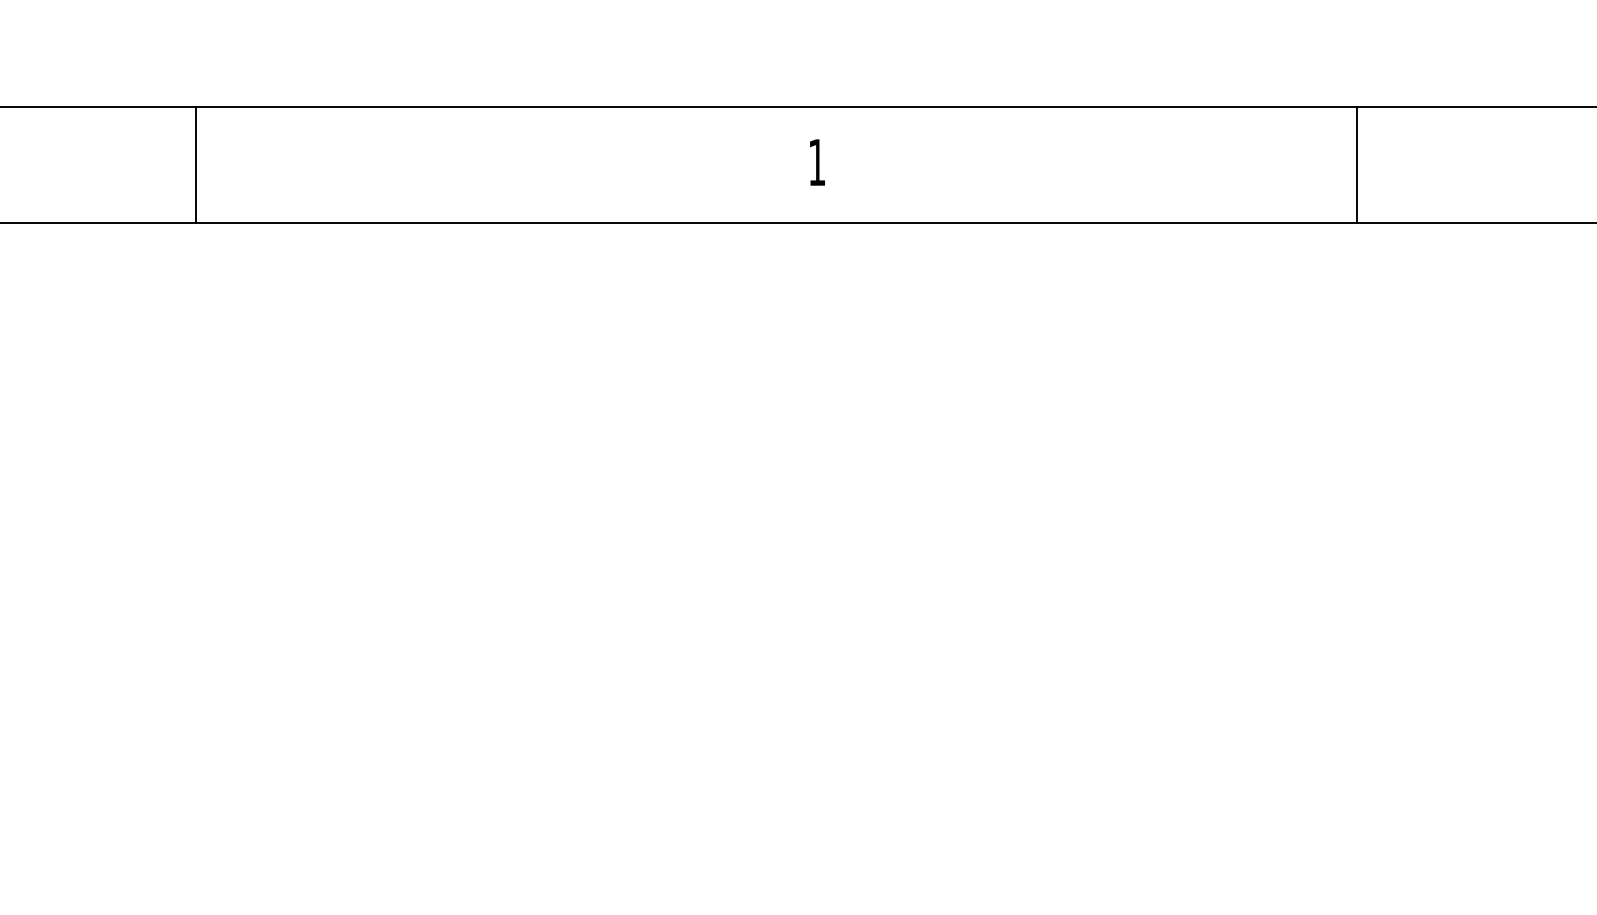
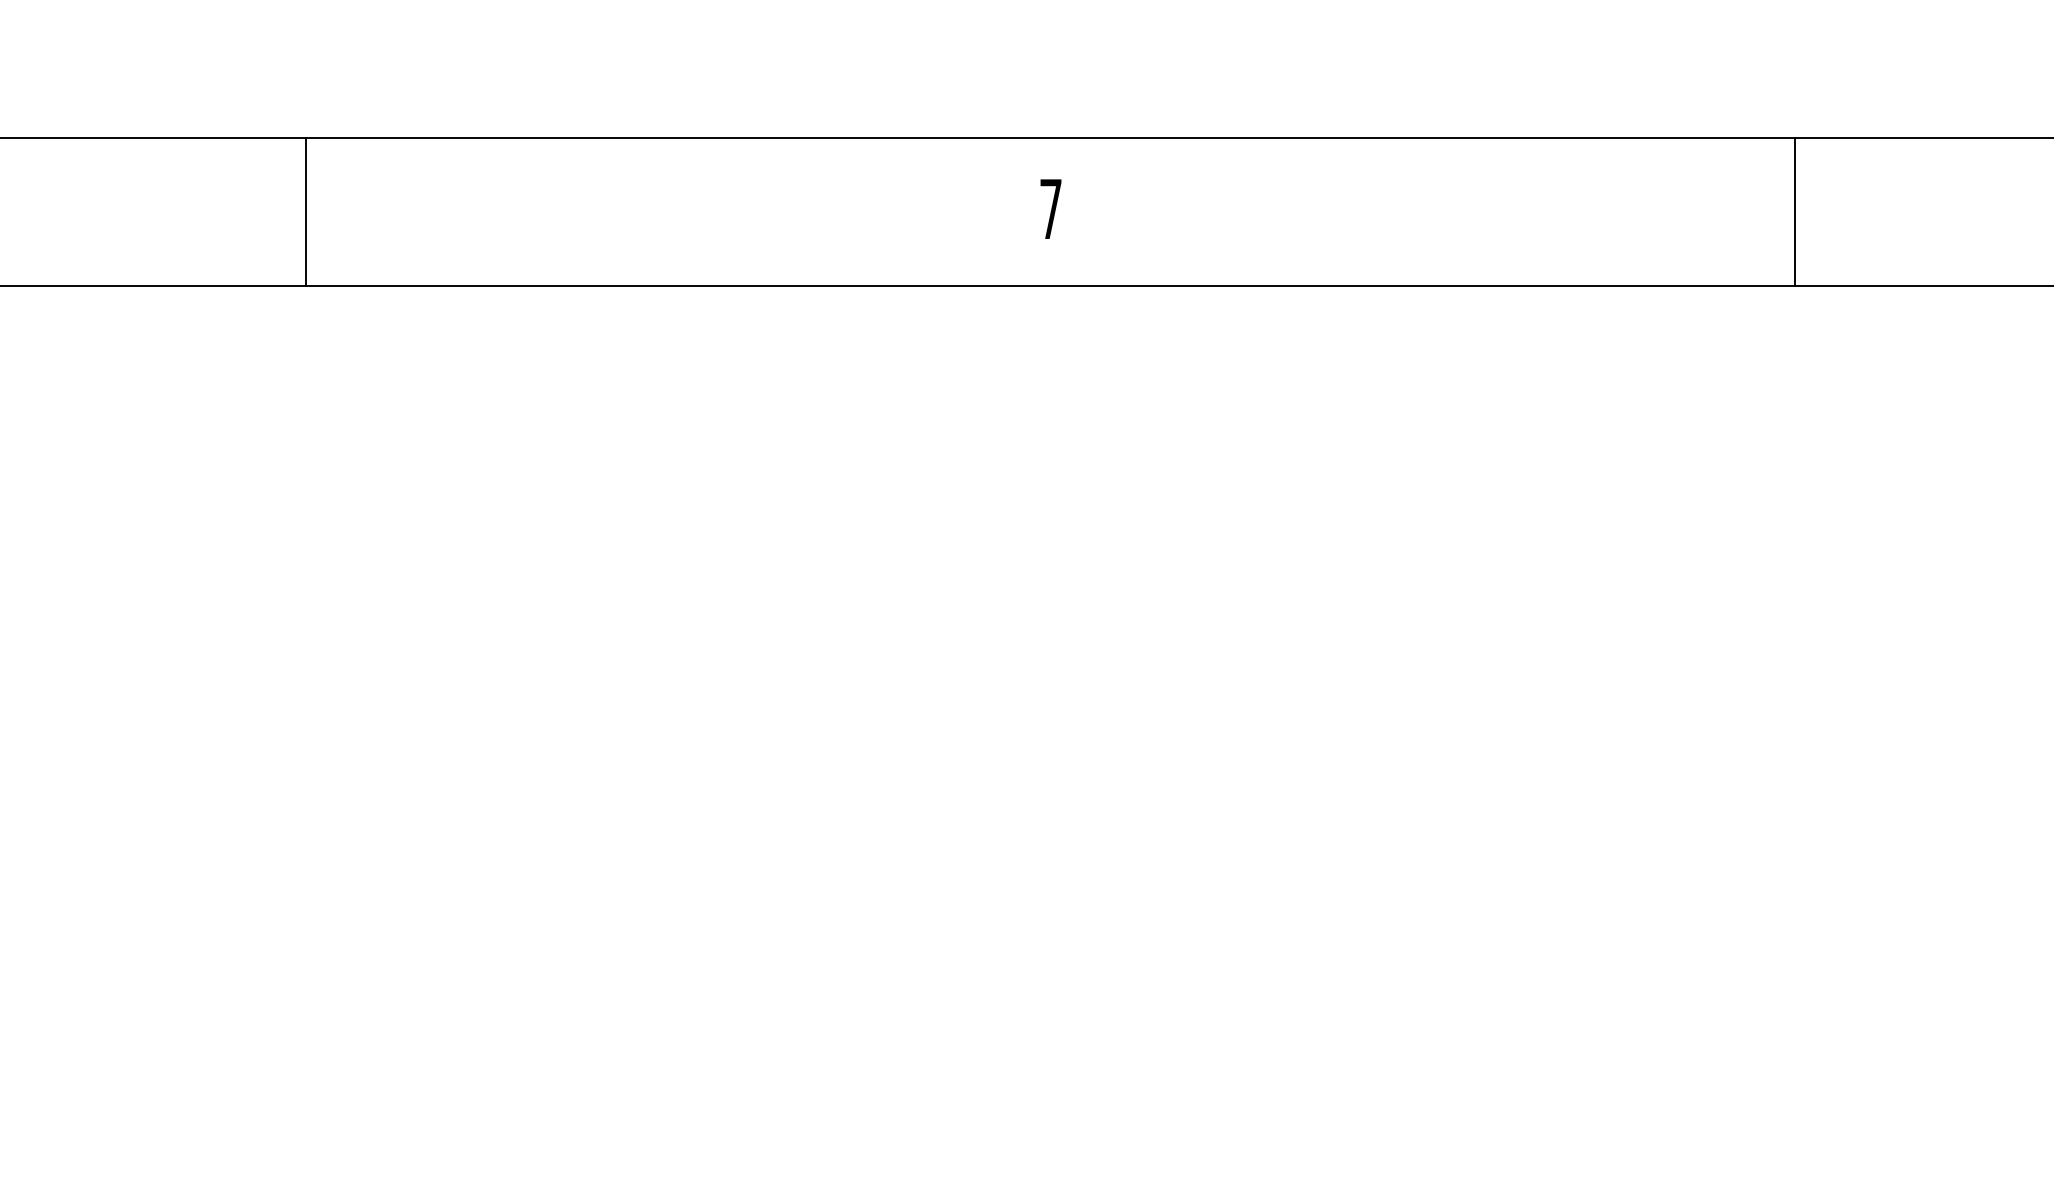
text: (817, 162) -> (1051, 209), 1 -> 7
line: (195, 164) -> (305, 211), moved
line: (1356, 164) -> (1794, 211), moved

